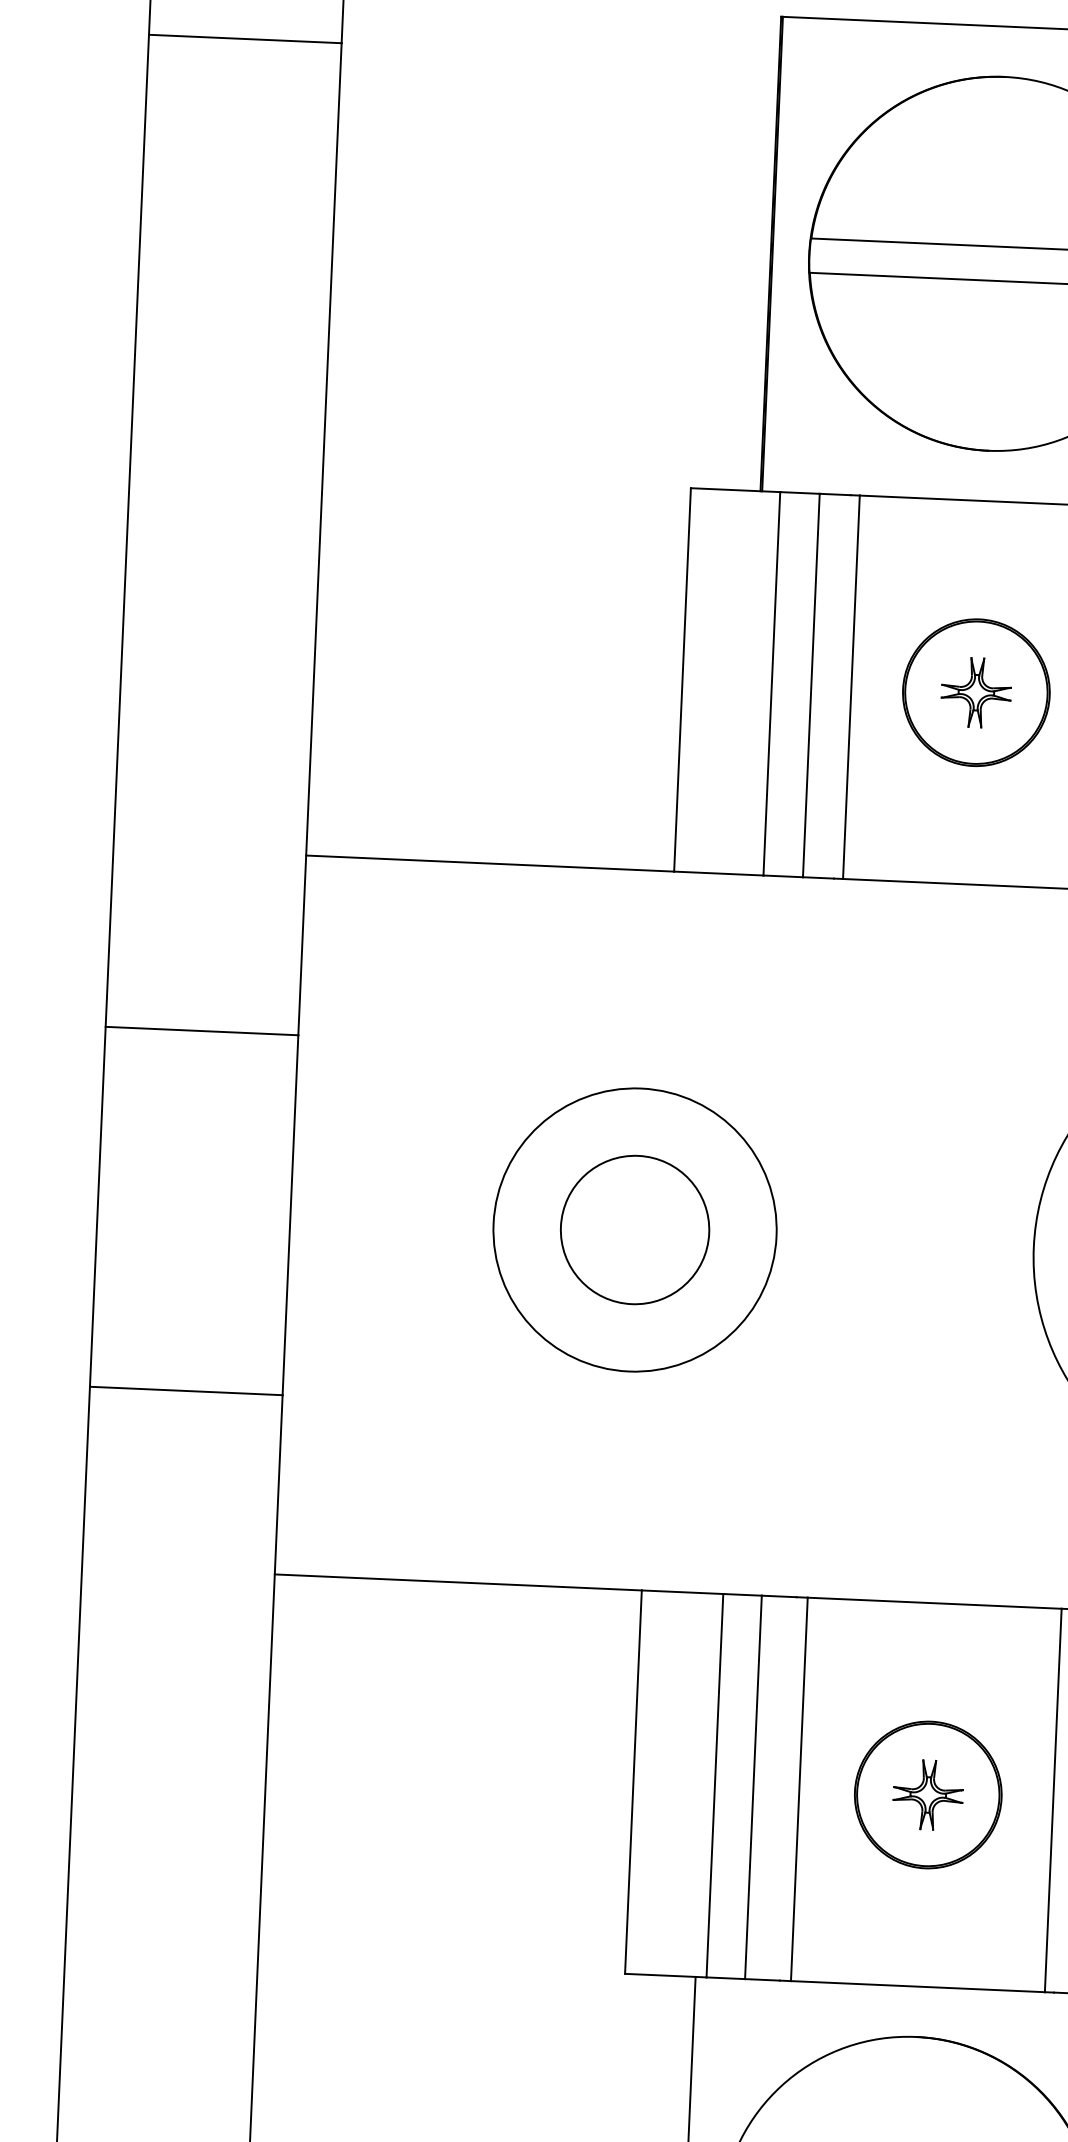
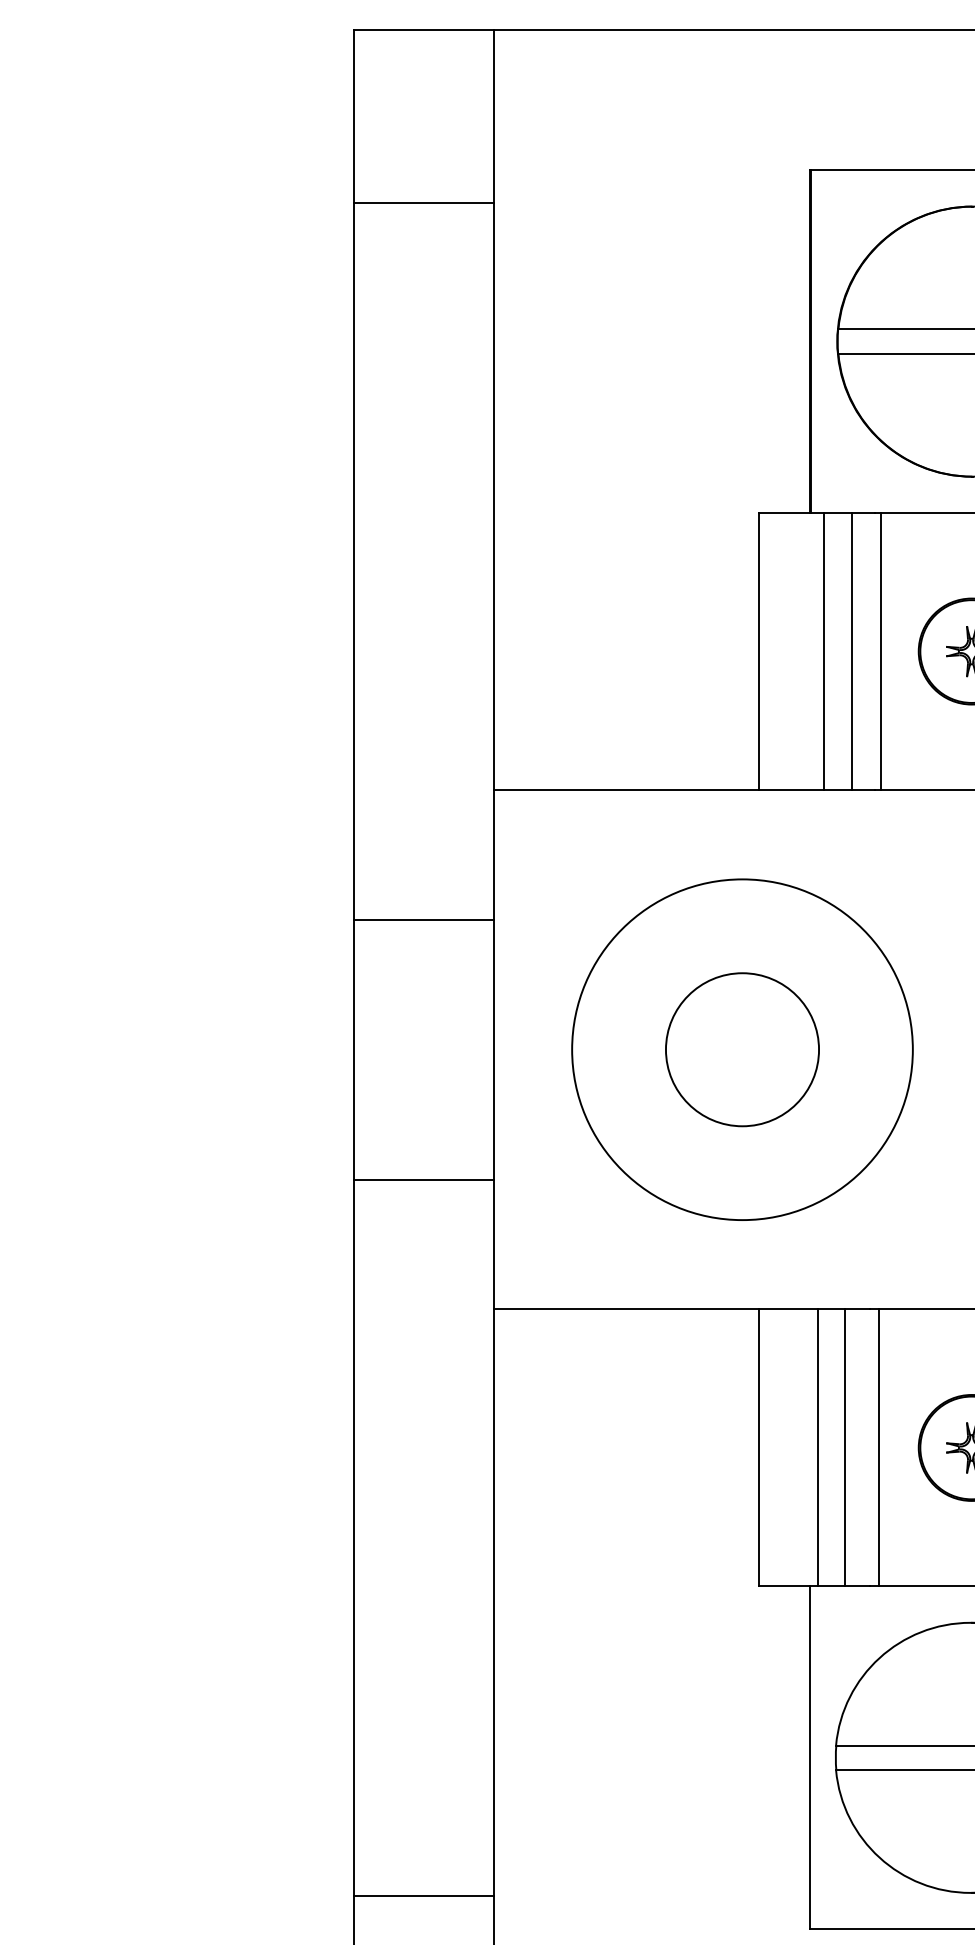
circle: (635, 1229) -> (742, 1049), size x1.43
circle: (635, 1229) -> (742, 1049), size x1.67

